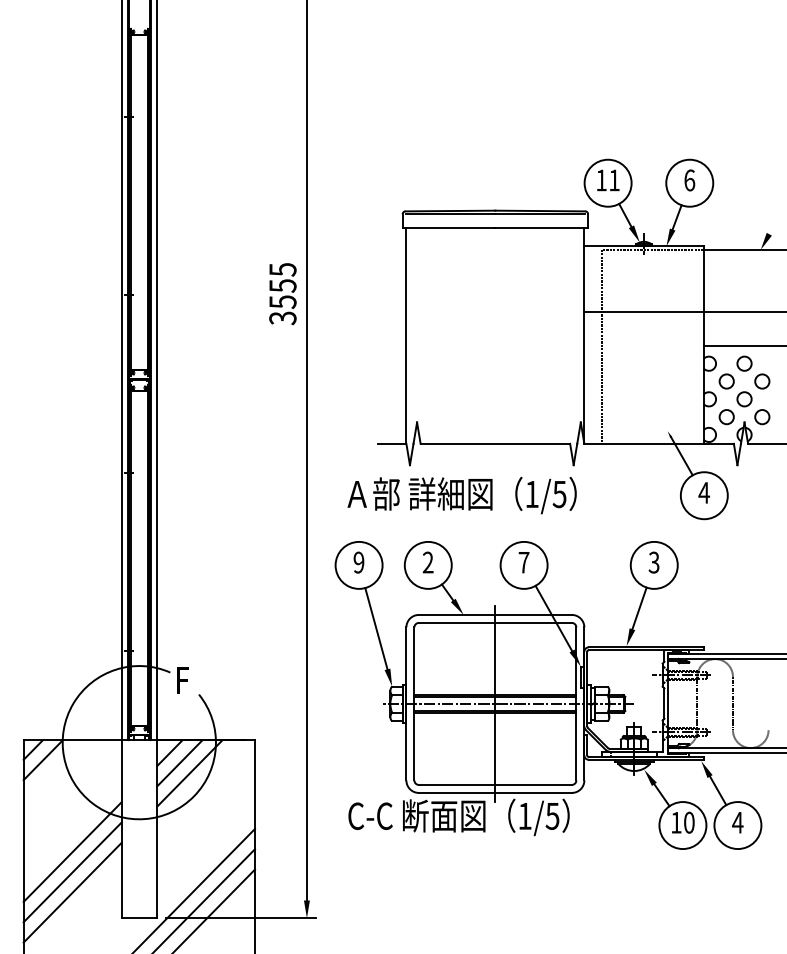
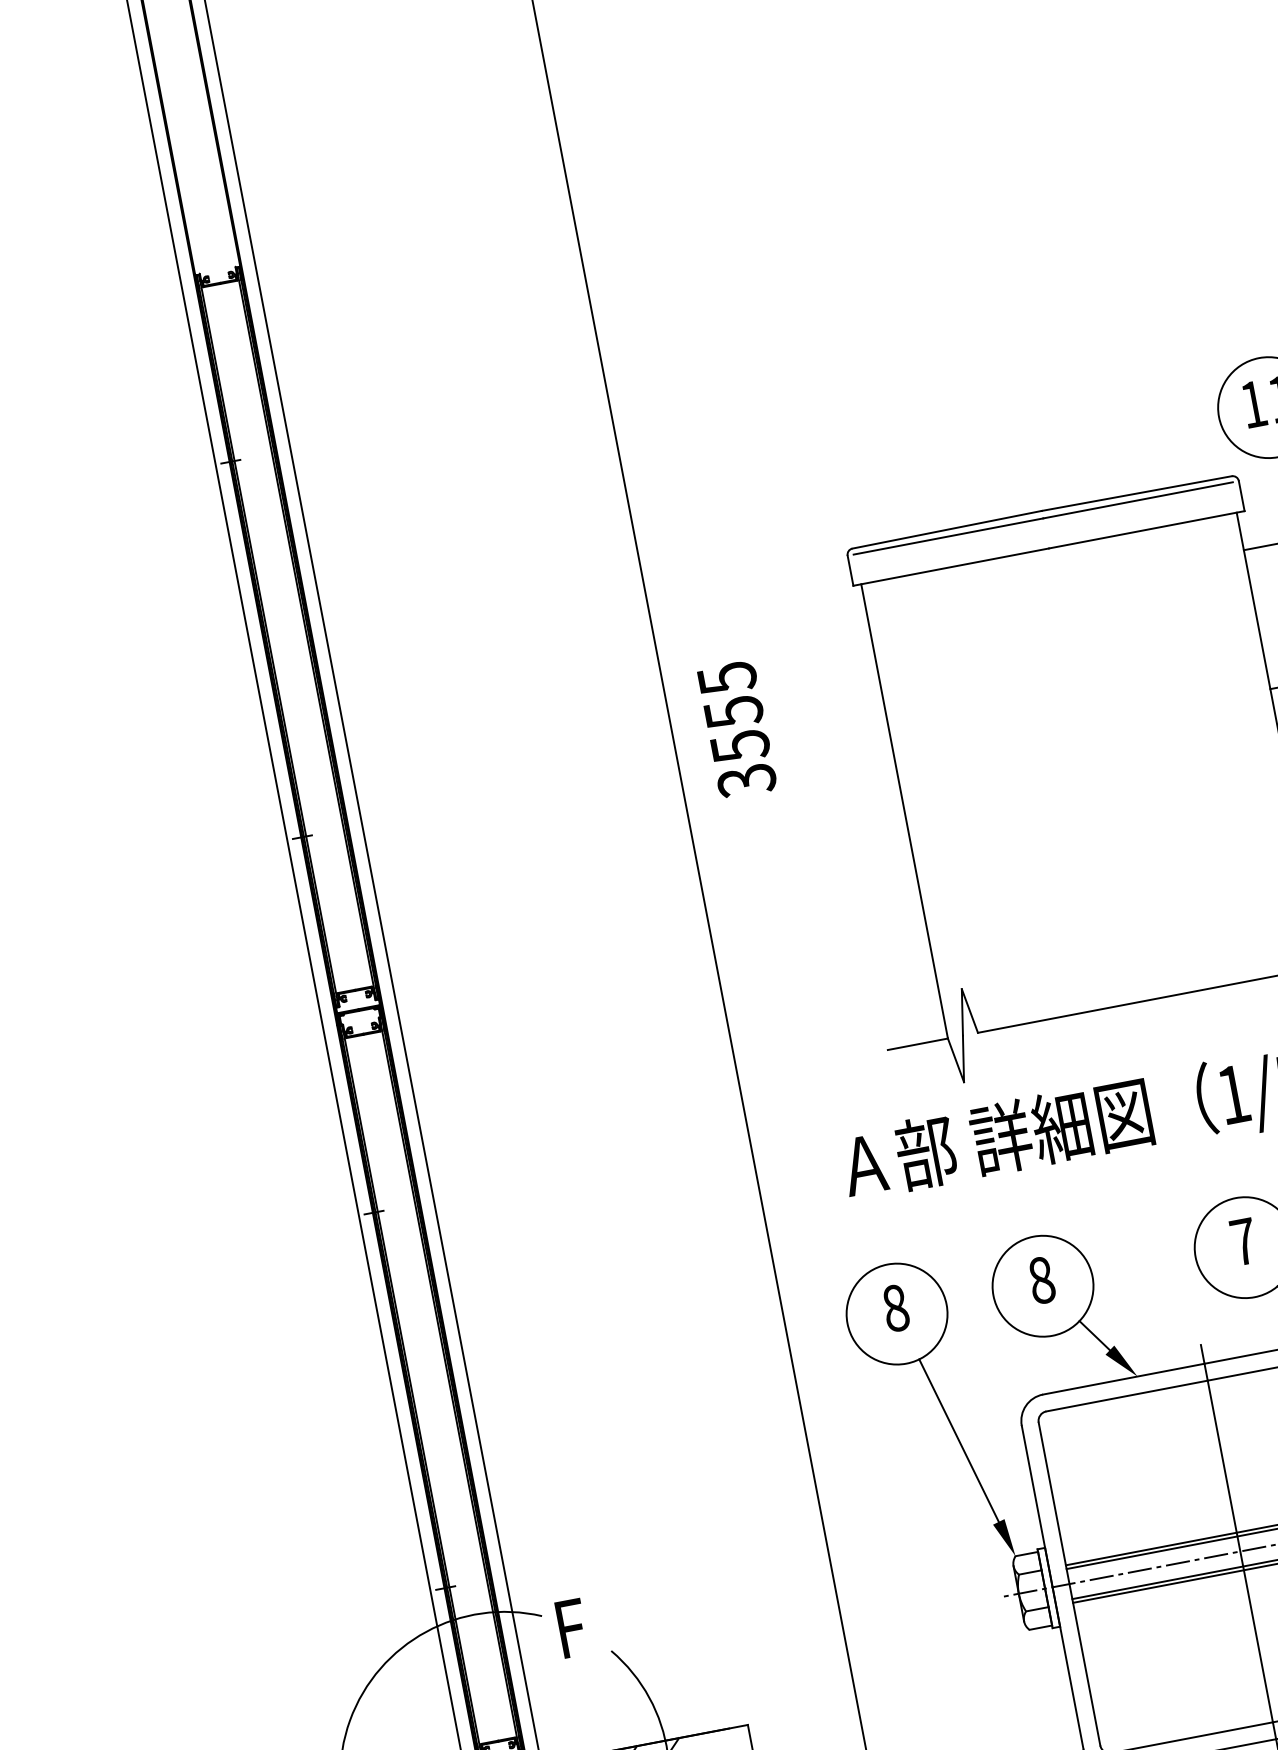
text: (282, 294) -> (736, 730), moved
text: (358, 562) -> (894, 1308), 9 -> 8
text: (427, 562) -> (1040, 1280), 2 -> 8

